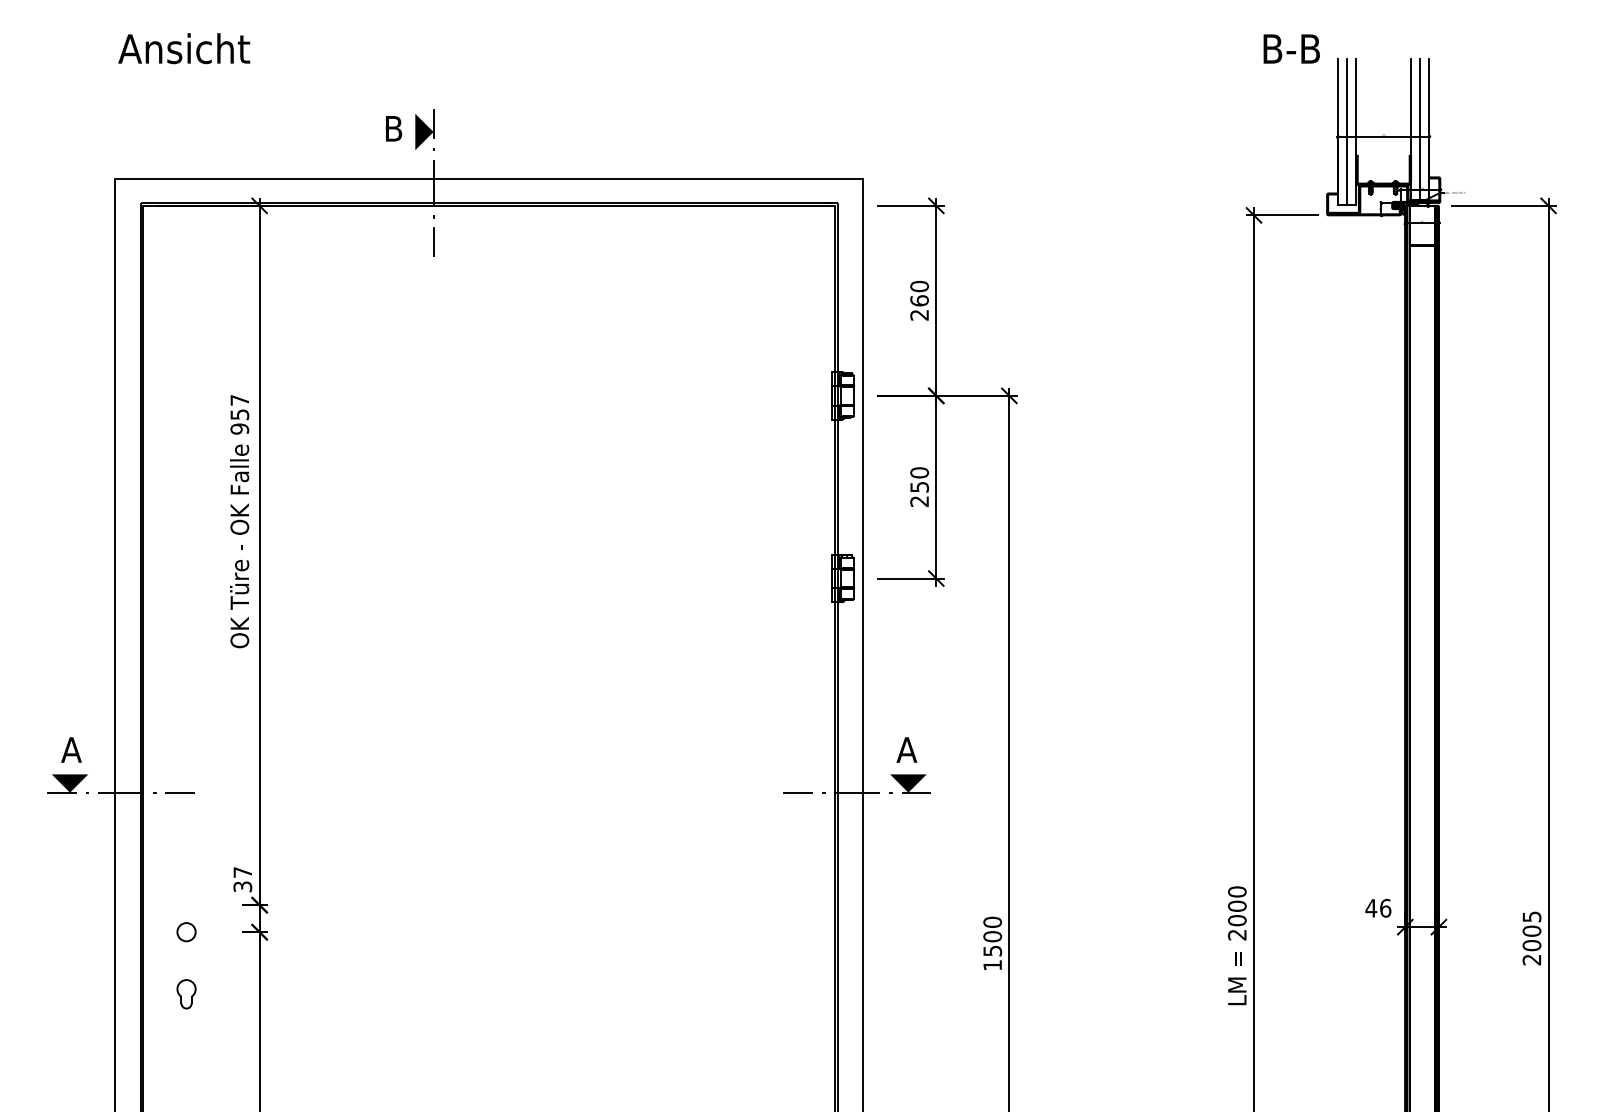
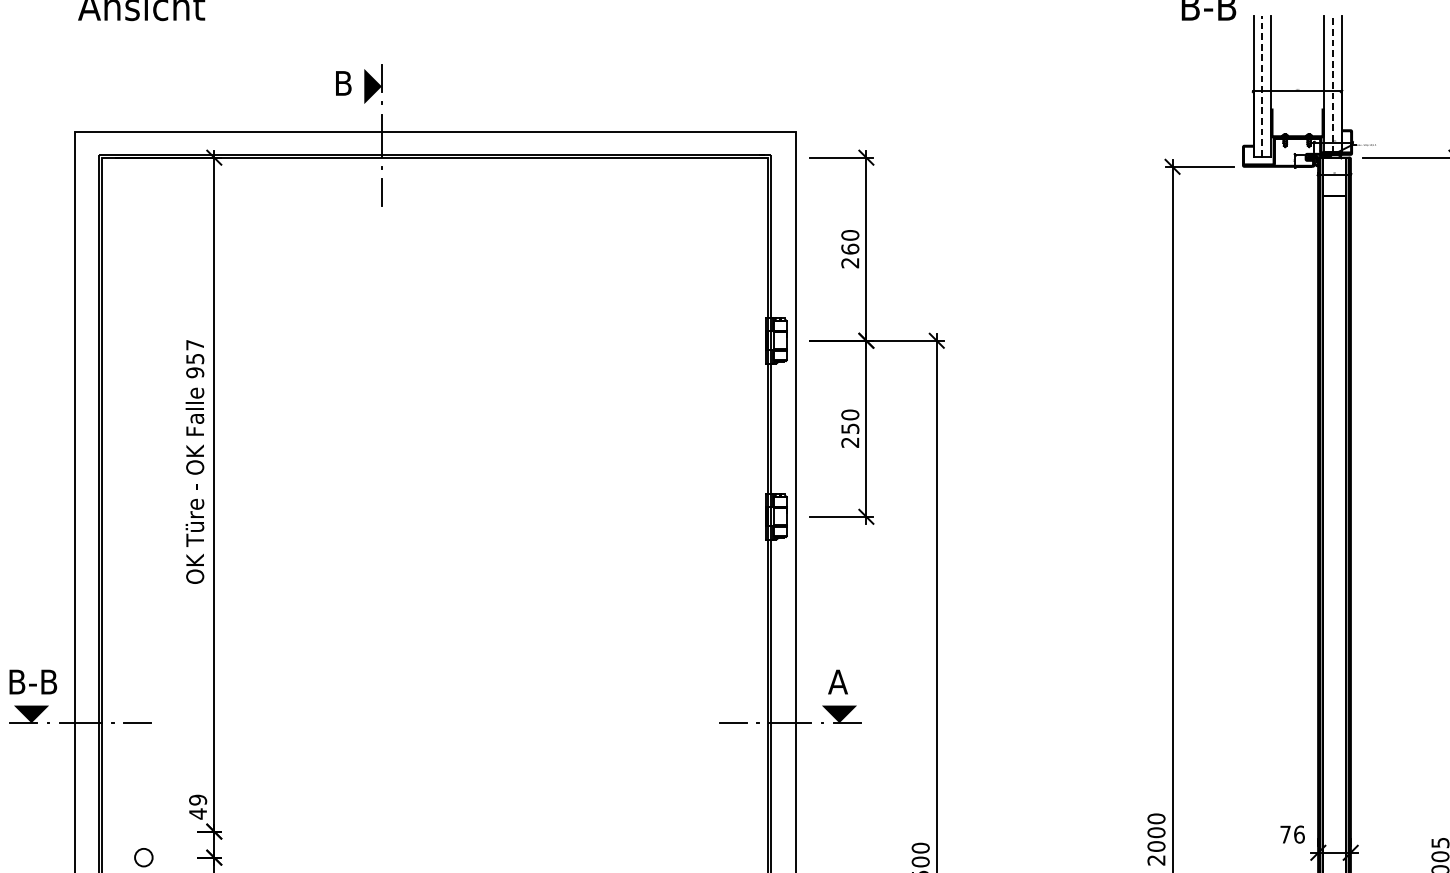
line: (1420, 129) -> (1332, 84), solid -> dashed
line: (1347, 131) -> (1262, 86), solid -> dashed
text: (71, 749) -> (32, 681), A -> B-B
text: (242, 879) -> (197, 806), 37 -> 49
text: (1371, 908) -> (1285, 834), 46 -> 76

